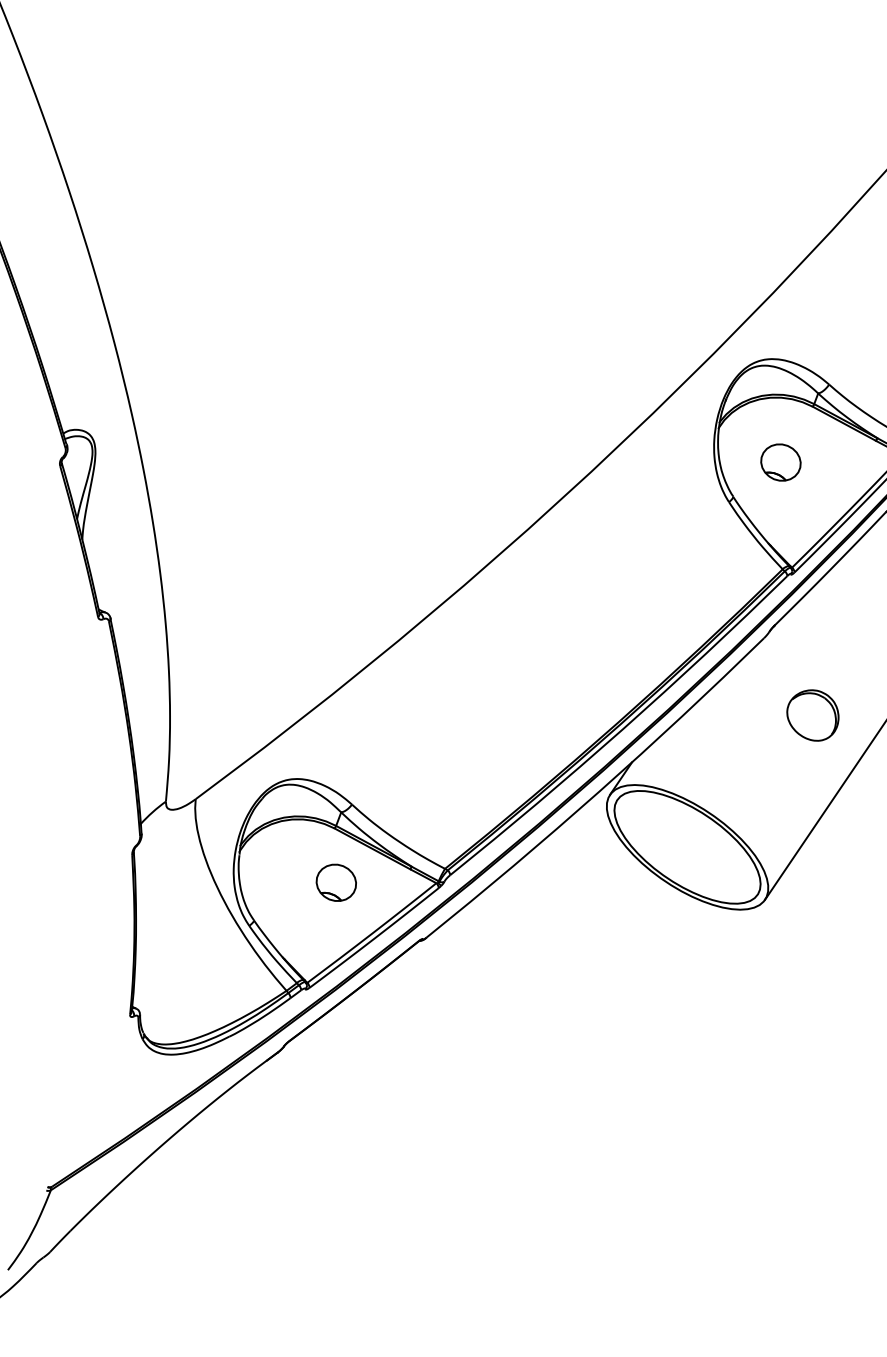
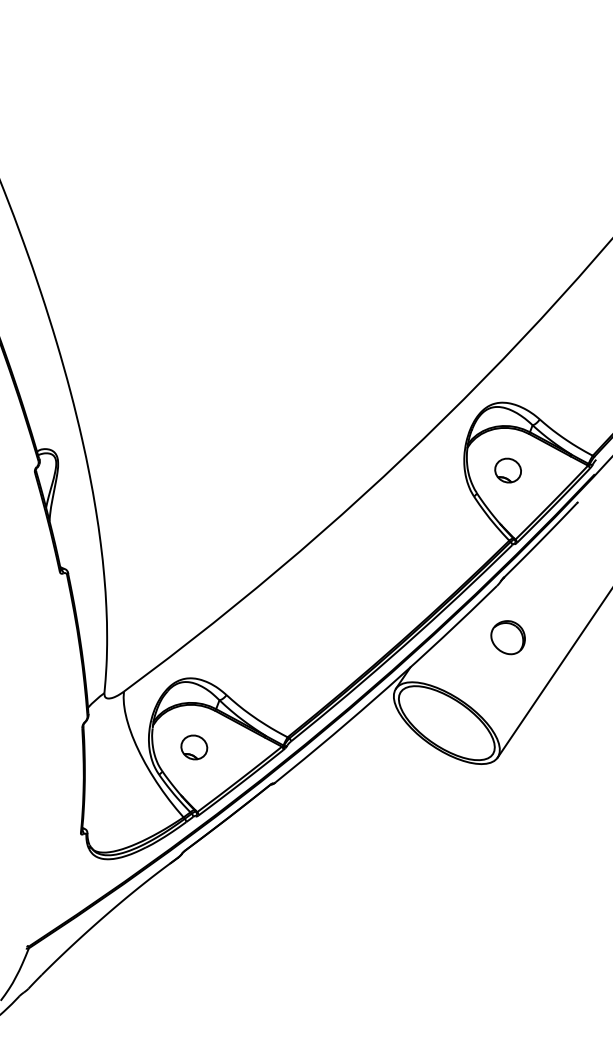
part: (811, 715) -> (507, 637), moved
part: (336, 882) -> (194, 747), moved

